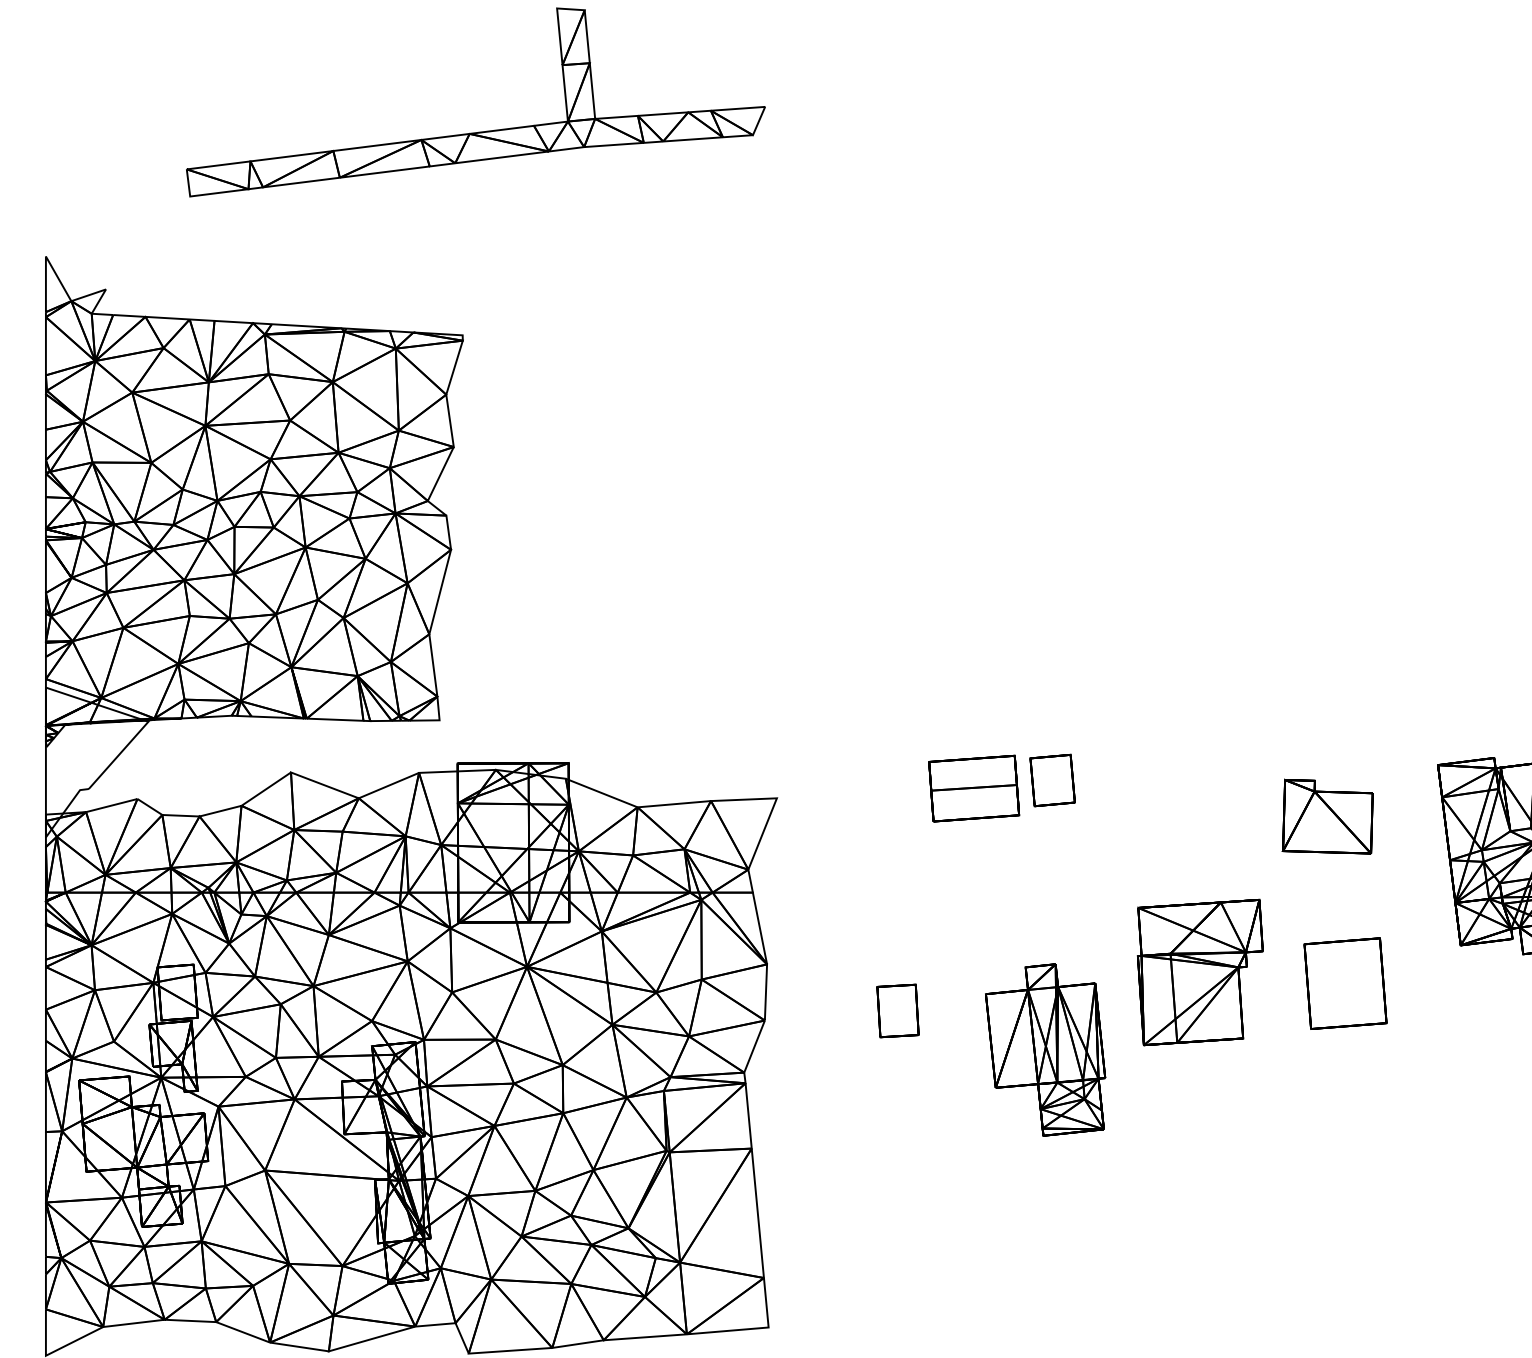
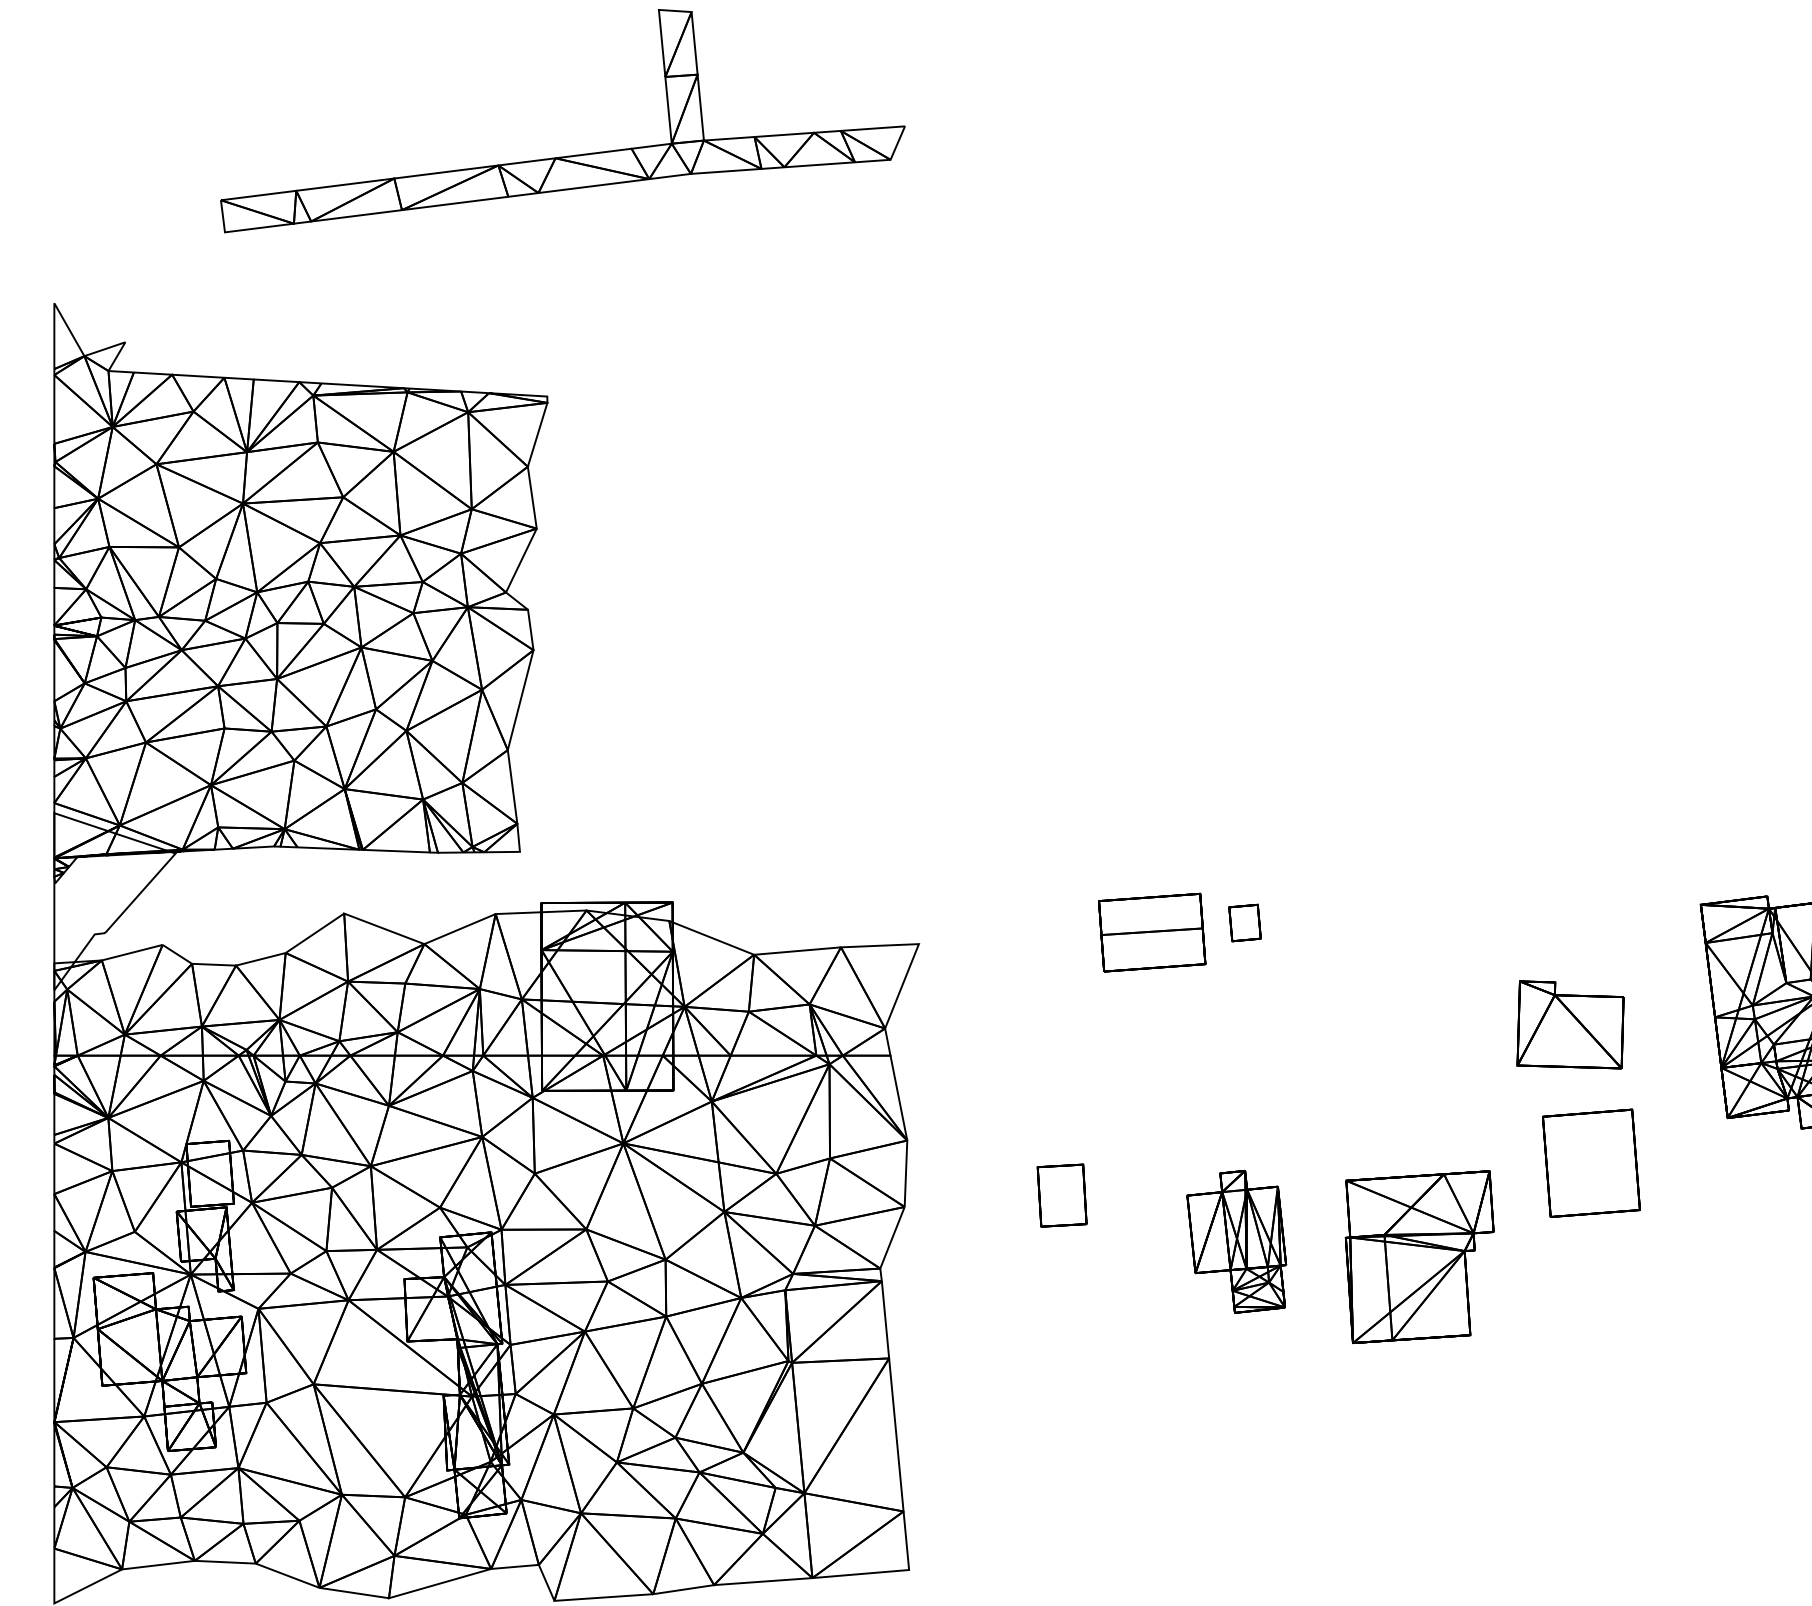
part: (1052, 780) -> (1244, 922), size x0.6
part: (1327, 816) -> (1570, 1024), moved
part: (1200, 971) -> (1419, 1256), moved
part: (1045, 1049) -> (1236, 1241), size x0.7

